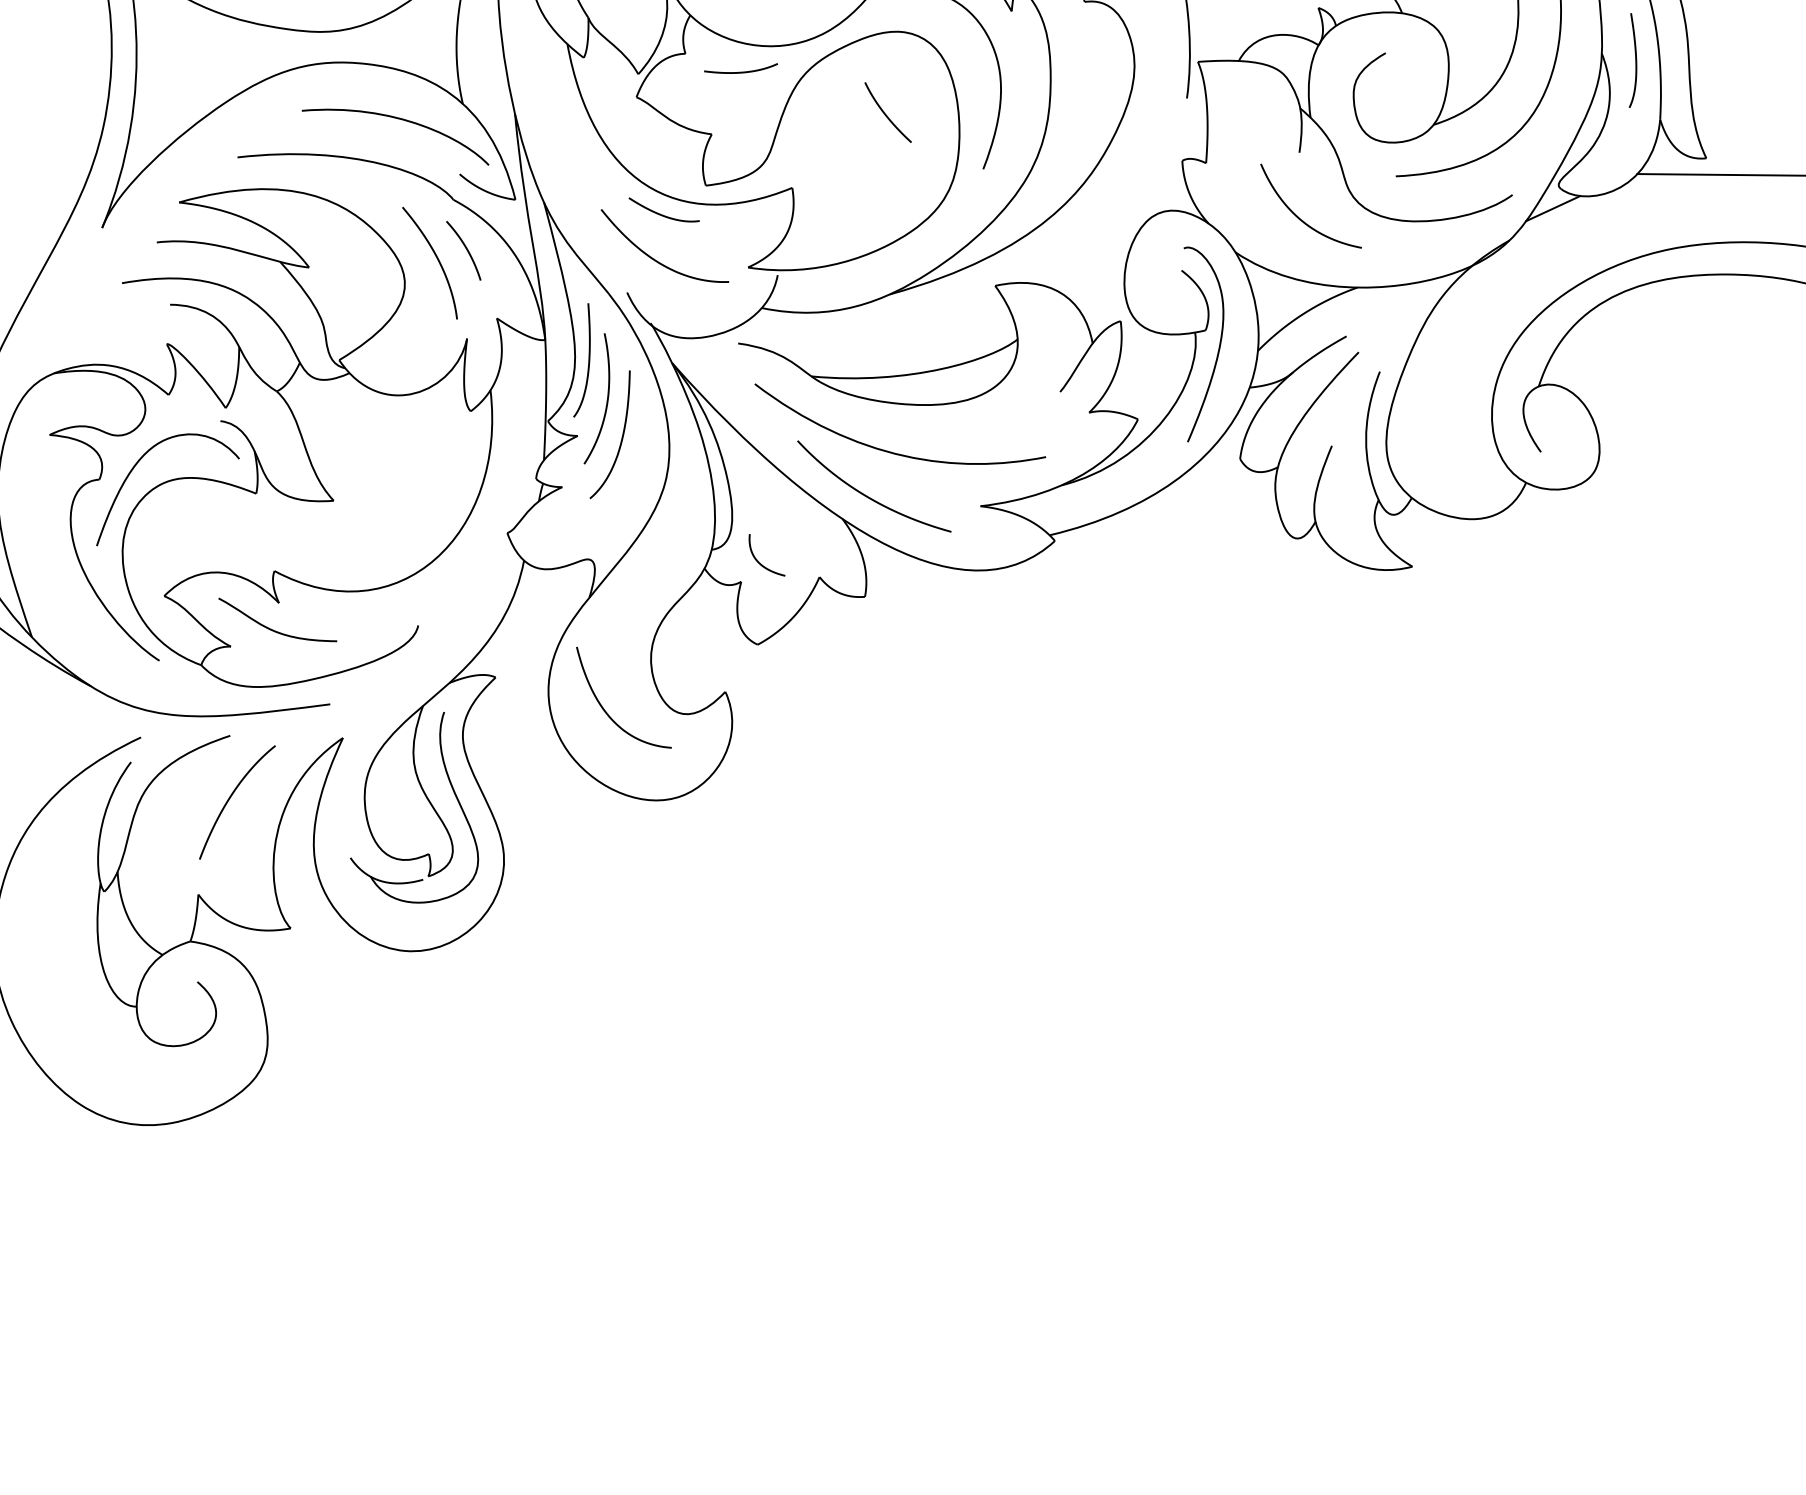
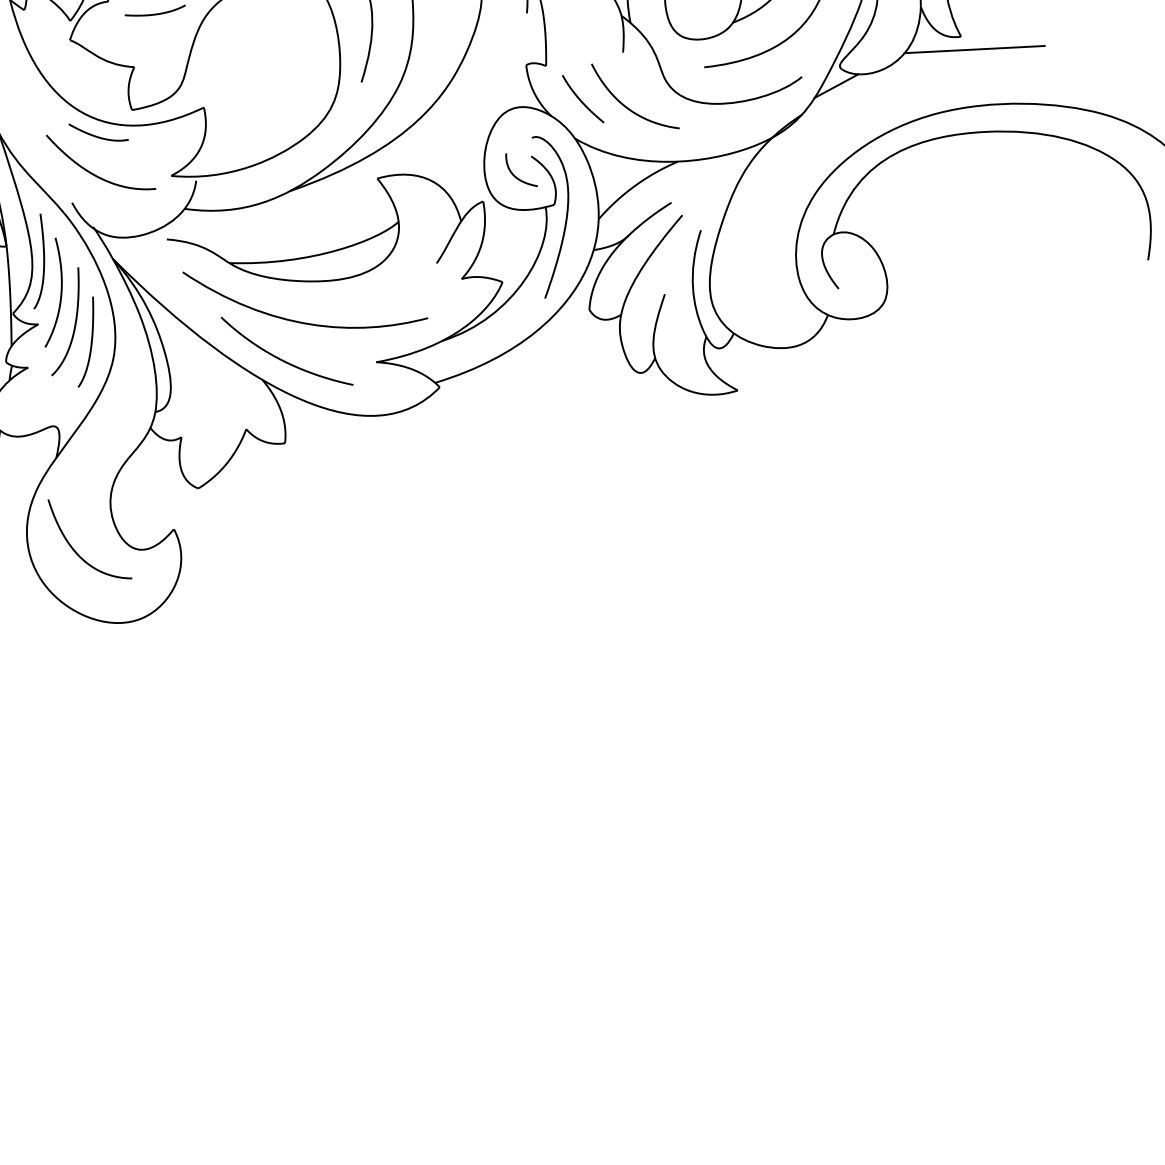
curve: (885, 113) -> (581, 100), moved
curve: (639, 460) -> (90, 341), added
curve: (758, 560) -> (514, 174), moved

